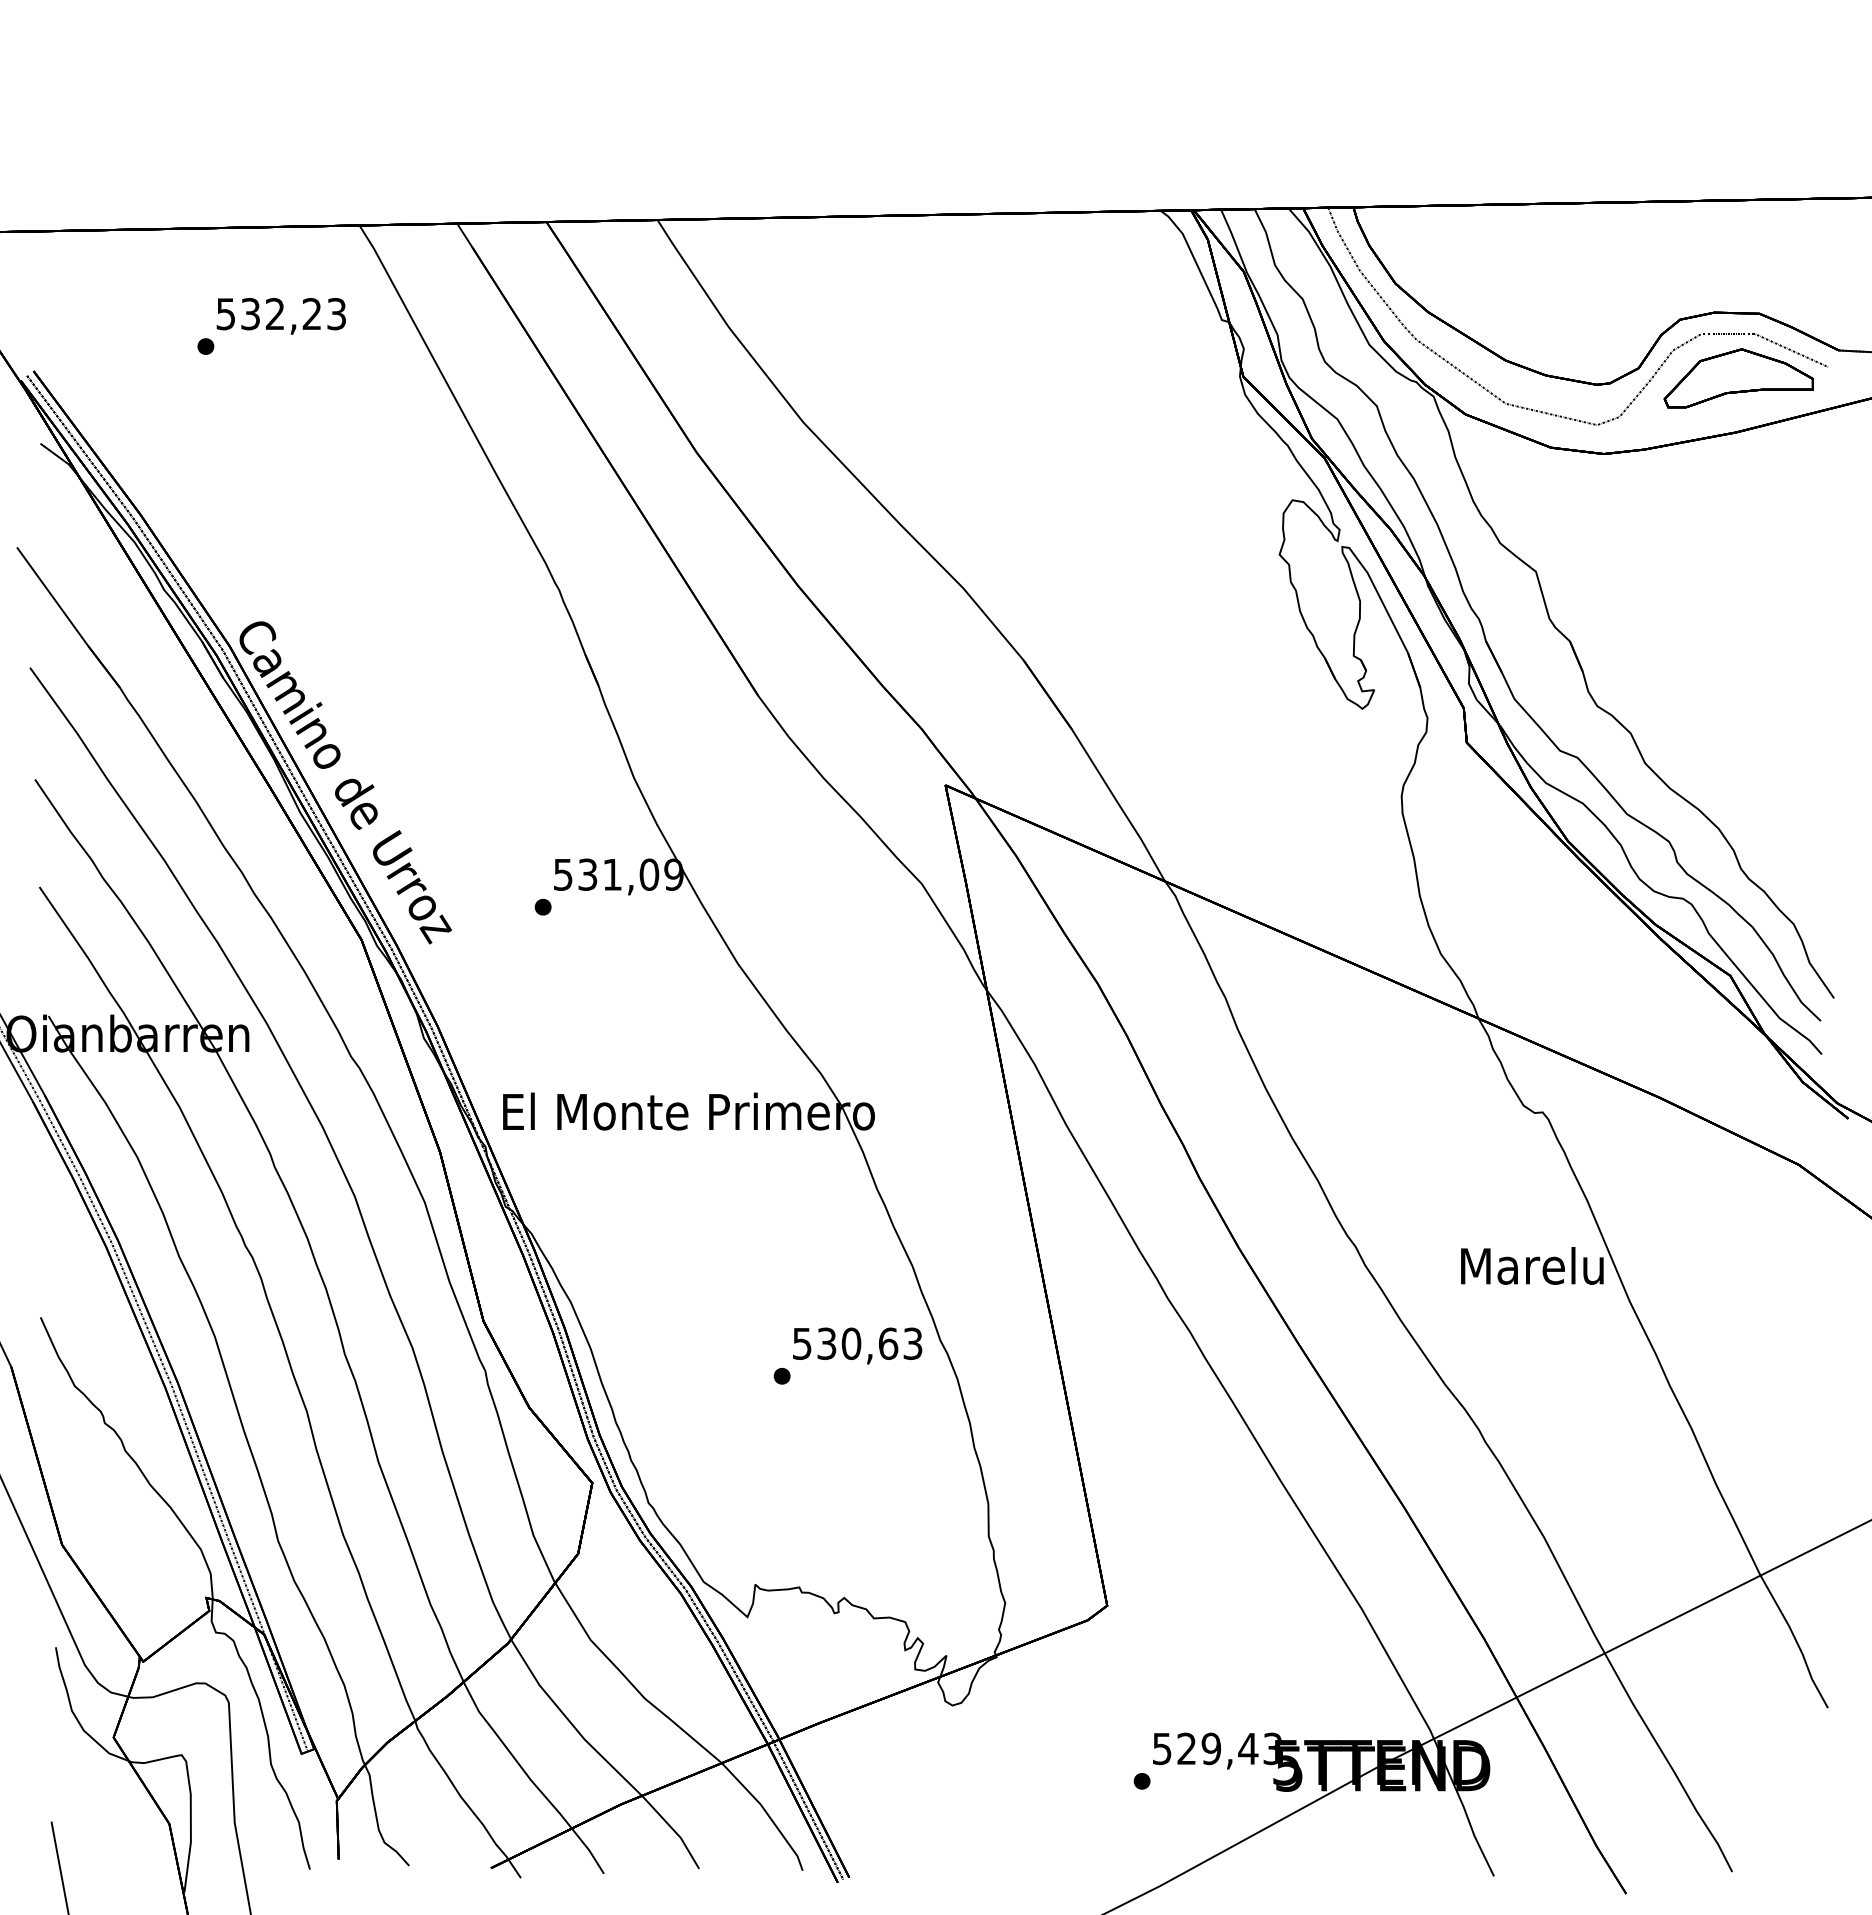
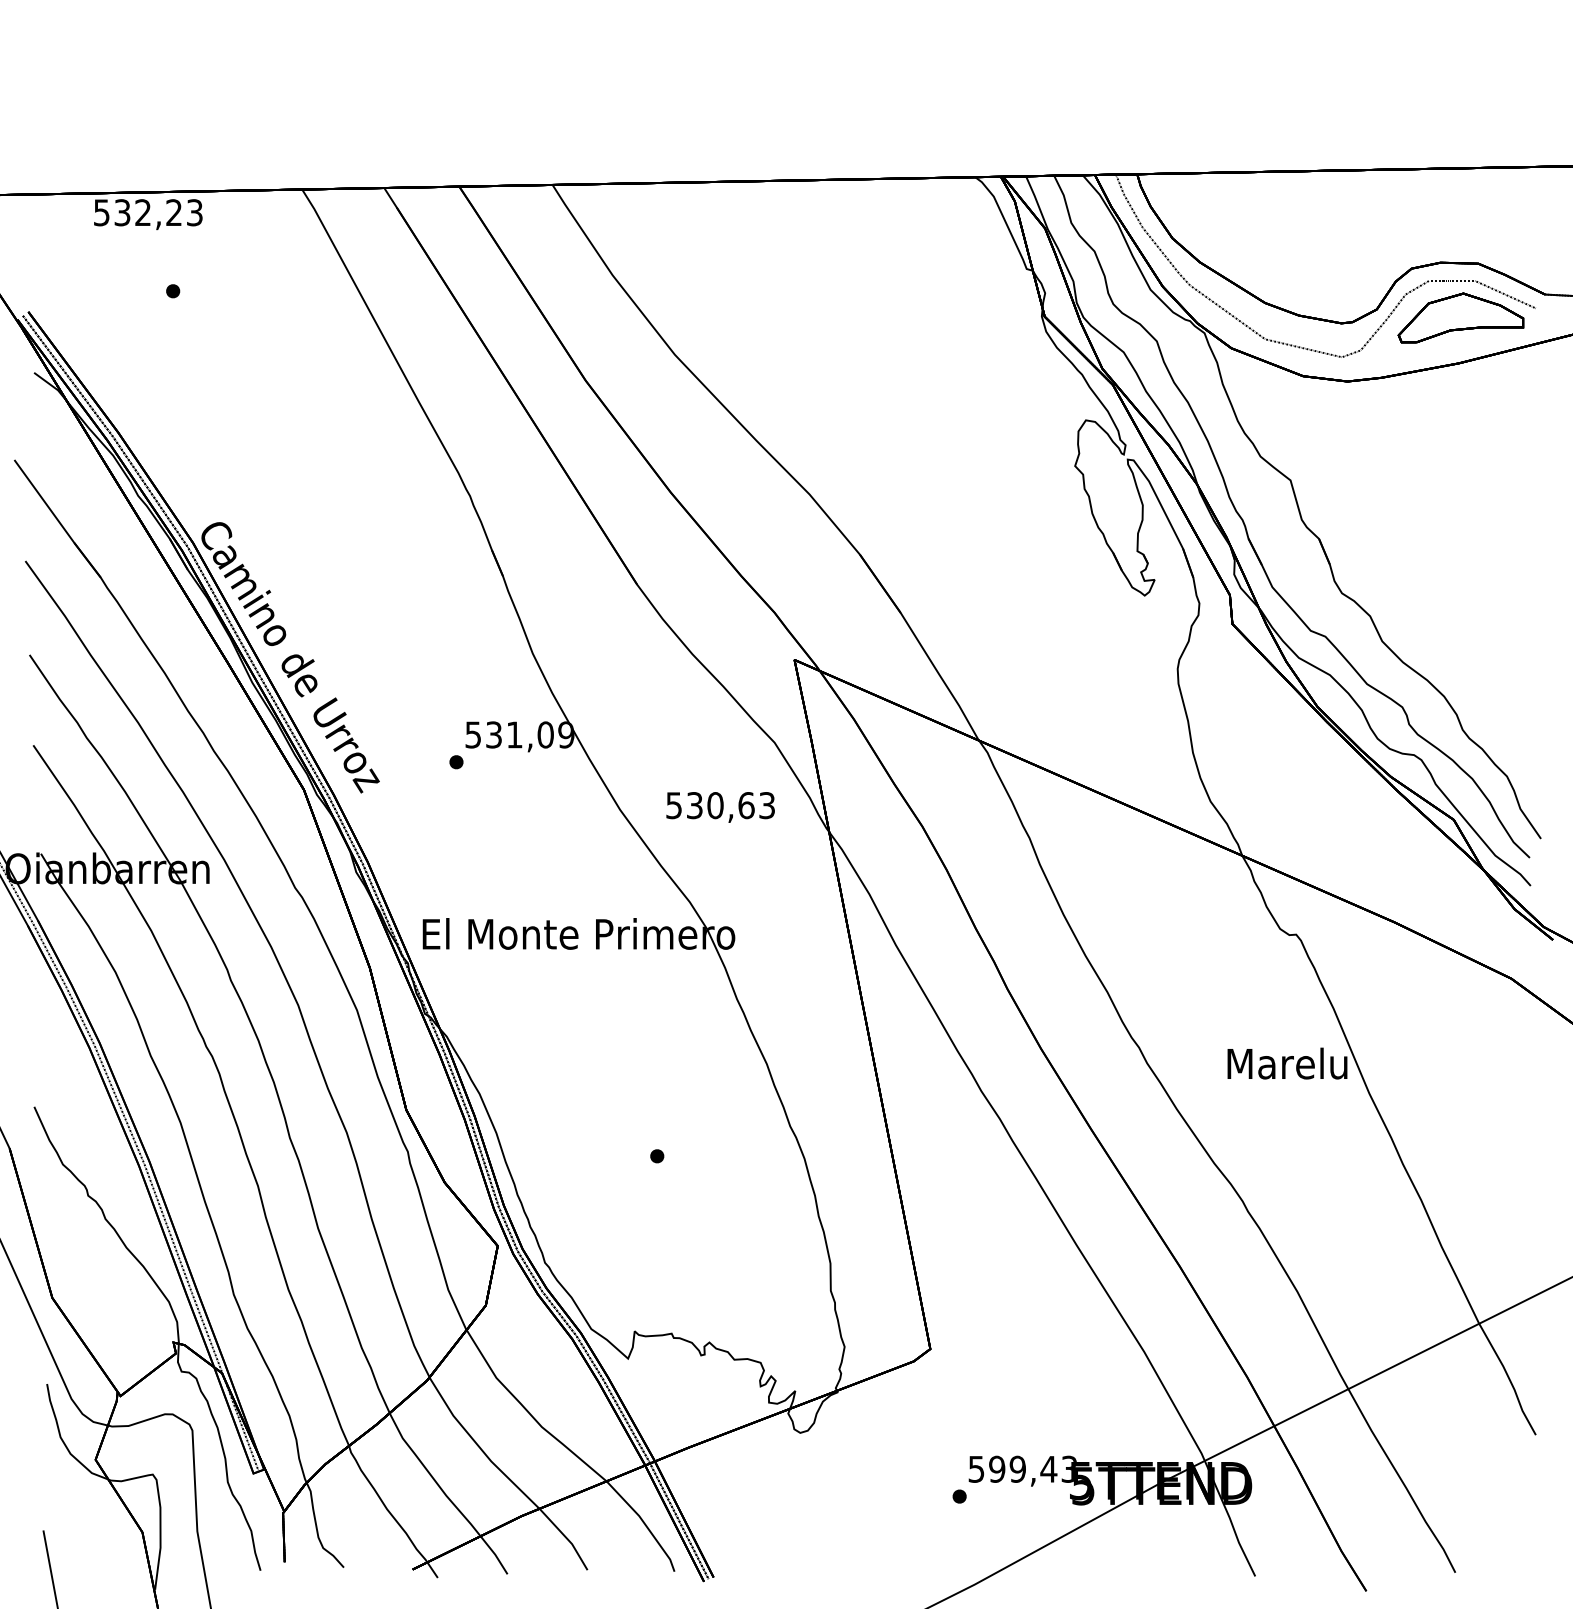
text: (280, 316) -> (147, 214), moved
text: (857, 1345) -> (720, 807), moved
text: (1186, 1748) -> (996, 1469), 529,43 -> 599,43

